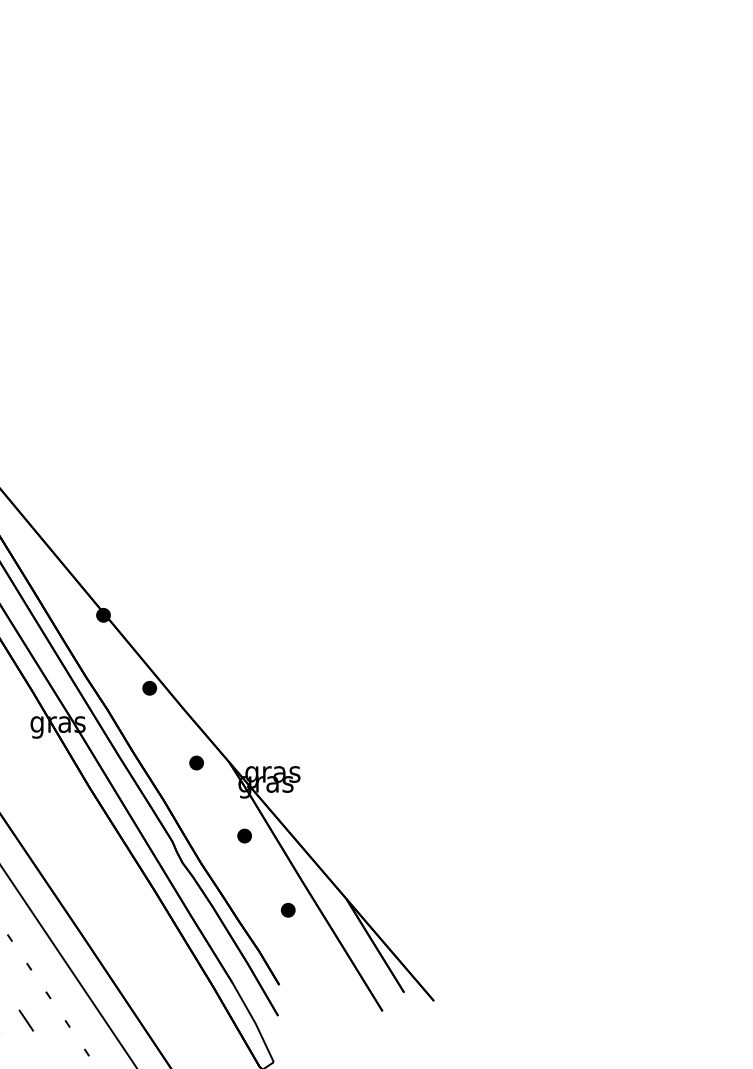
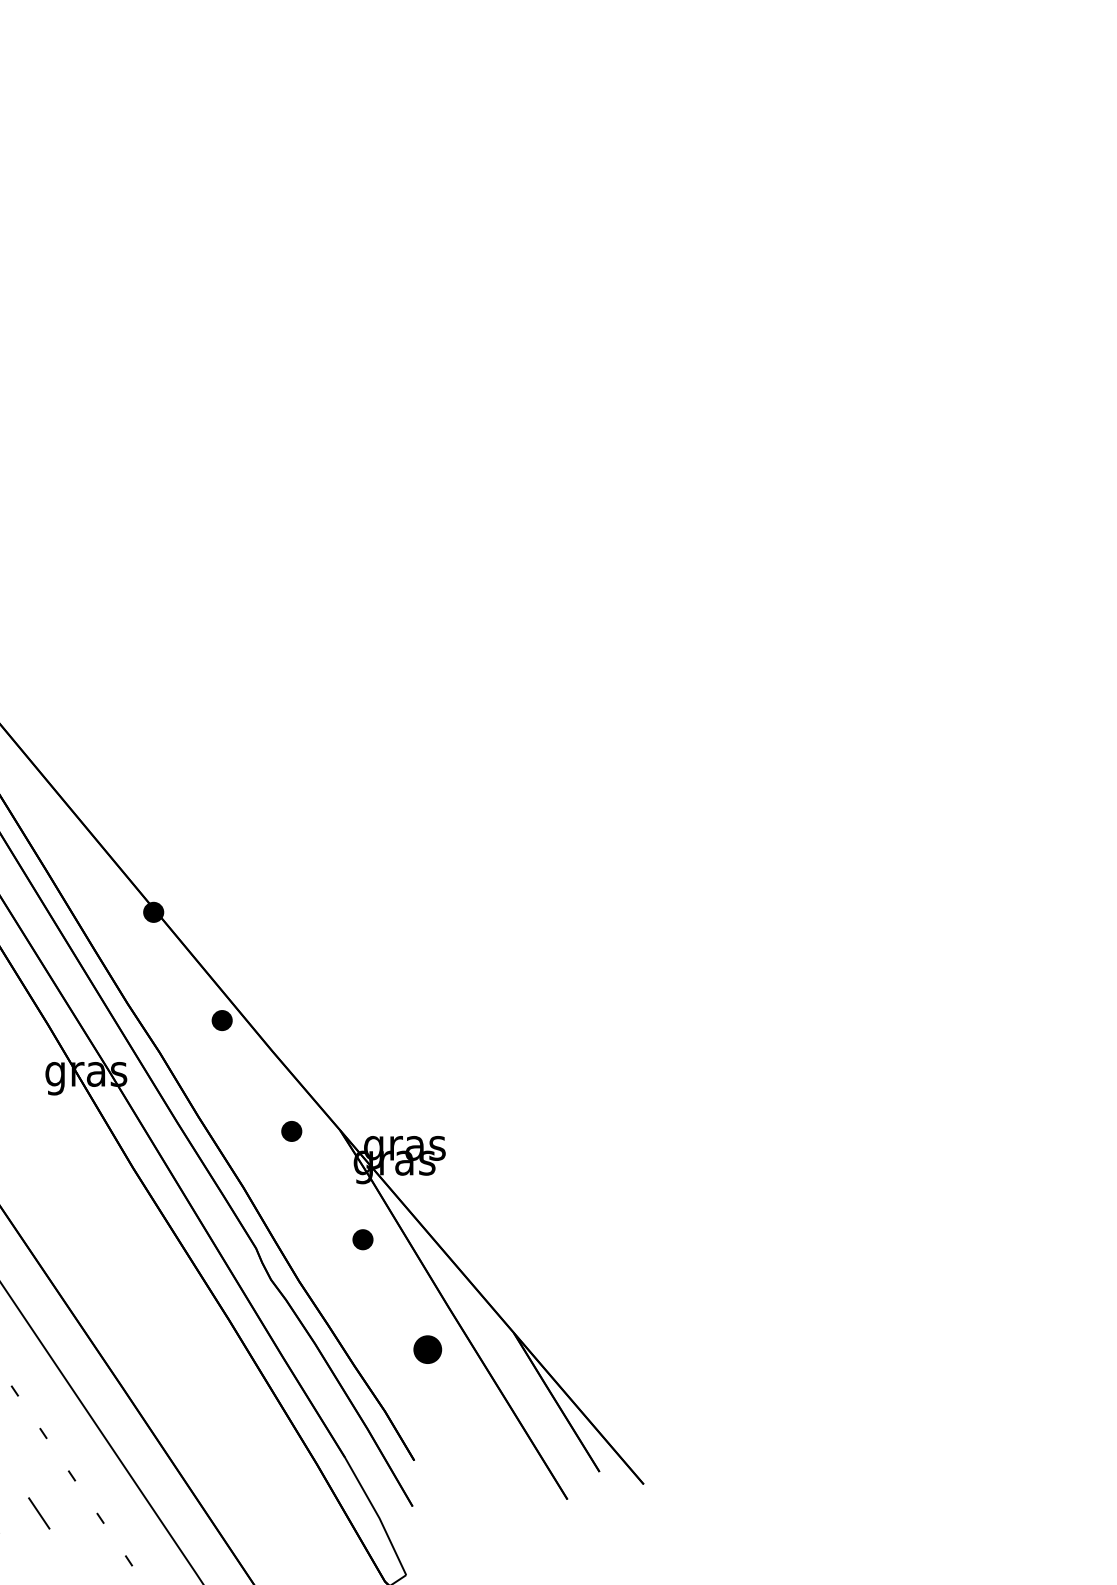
part: (287, 910) -> (426, 1350), size x1.4

